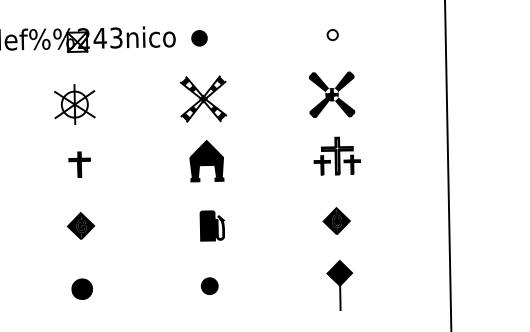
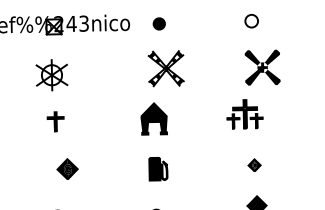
part: (332, 35) -> (251, 21), size x1.6
part: (199, 38) -> (159, 24), moved
part: (332, 94) -> (263, 67), moved
part: (203, 98) -> (166, 68), moved
part: (336, 155) -> (244, 113), moved
part: (336, 220) -> (254, 164), size x0.6
part: (80, 225) -> (67, 168), moved

